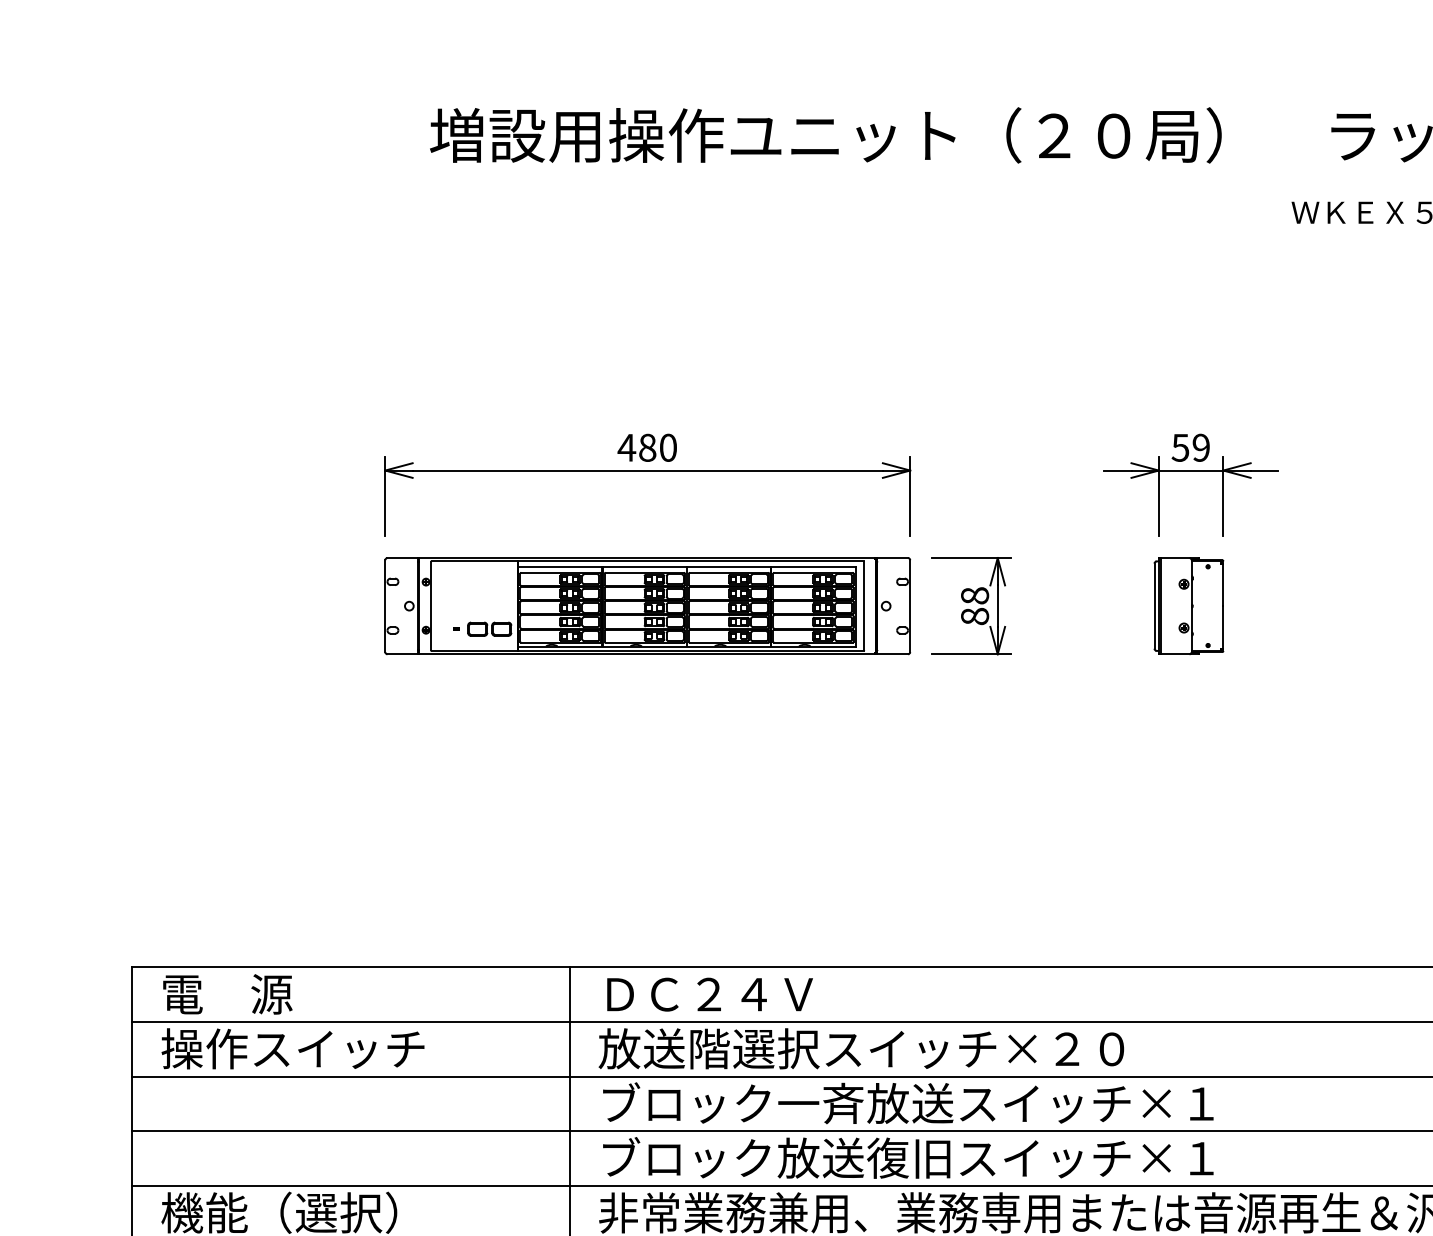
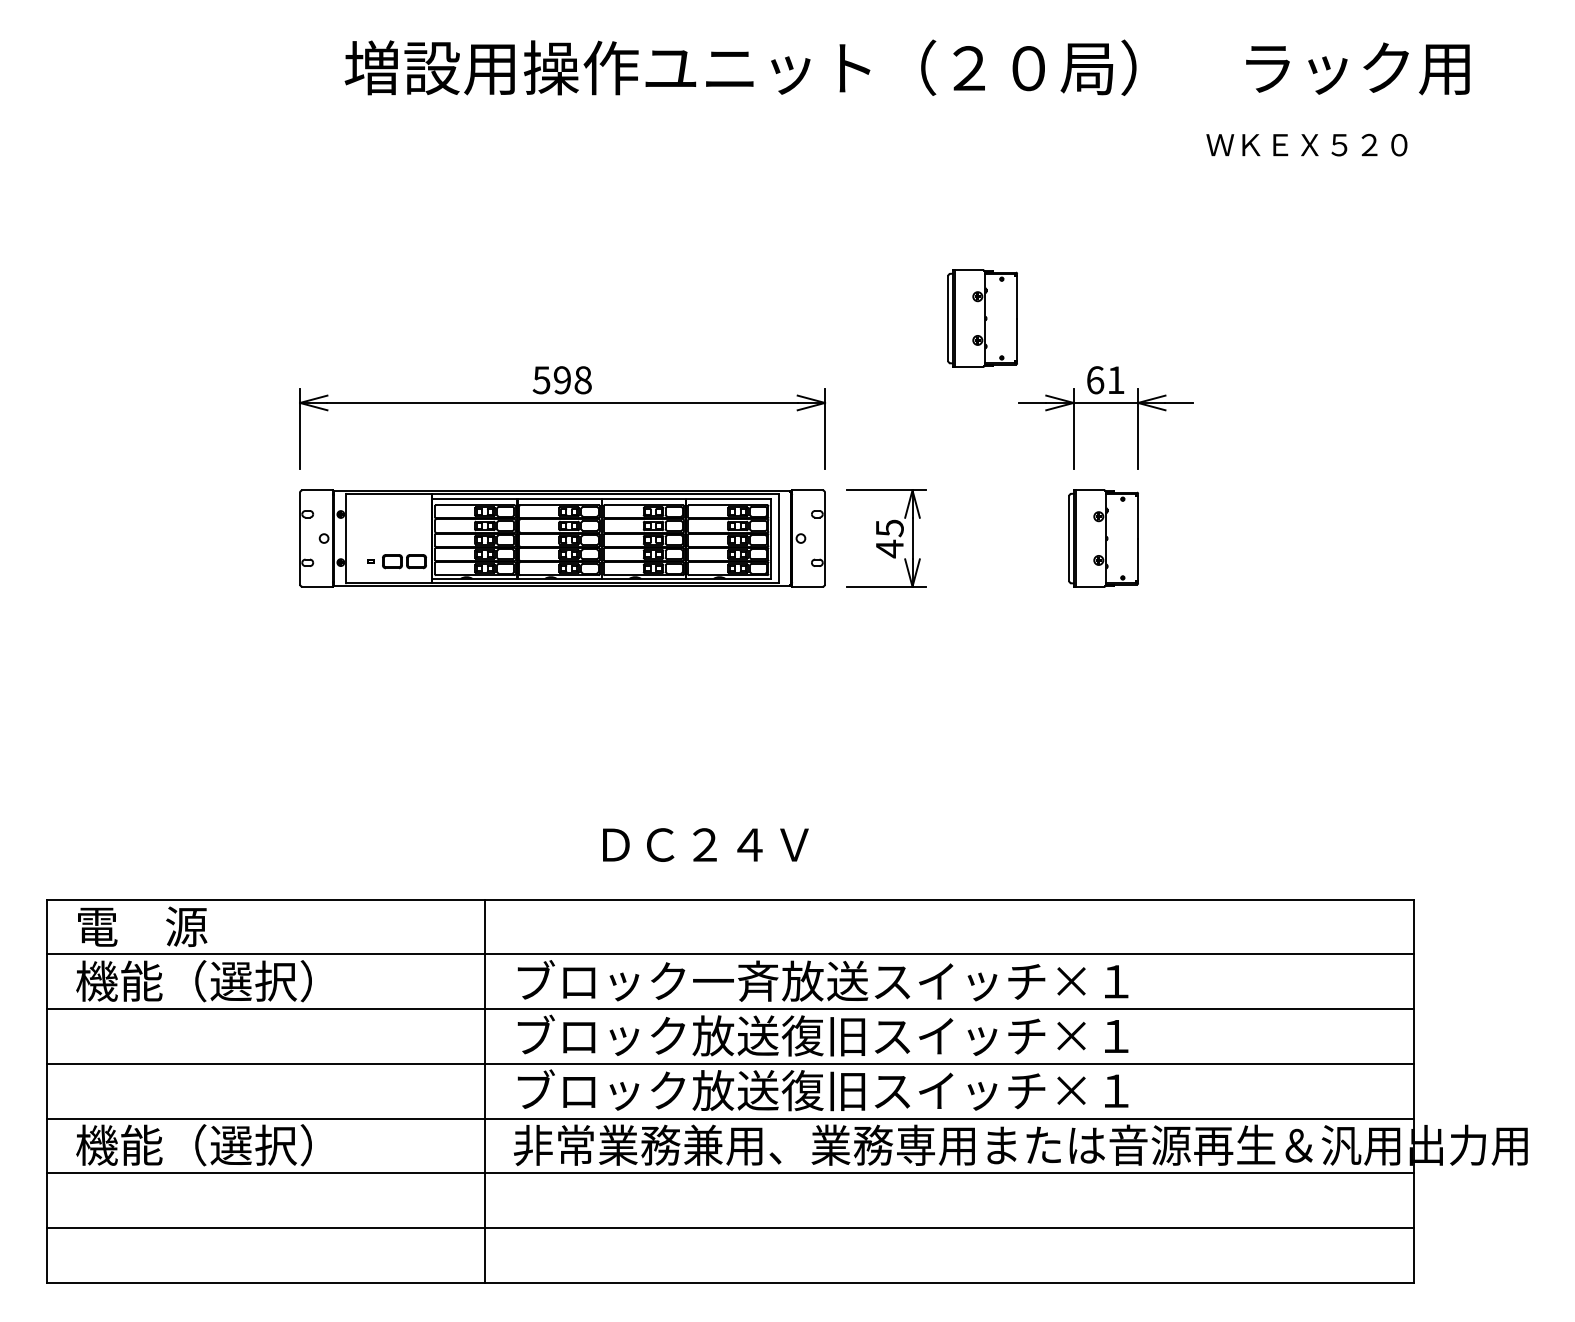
part: (1067, 386) -> (982, 318), added
text: (646, 448) -> (561, 380), 480 -> 598
text: (1190, 448) -> (1105, 380), 59 -> 61
text: (974, 606) -> (889, 538), 88 -> 45
text: (709, 994) -> (705, 844), moved
text: (905, 1048) -> (820, 980), 放送階選択スイッチ×２０ -> ブロック一斉放送スイッチ×１
text: (292, 1049) -> (207, 981), 操作スイッチ -> 機能（選択）
text: (865, 1103) -> (780, 1035), ブロック一斉放送スイッチ×１ -> ブロック放送復旧スイッチ×１

